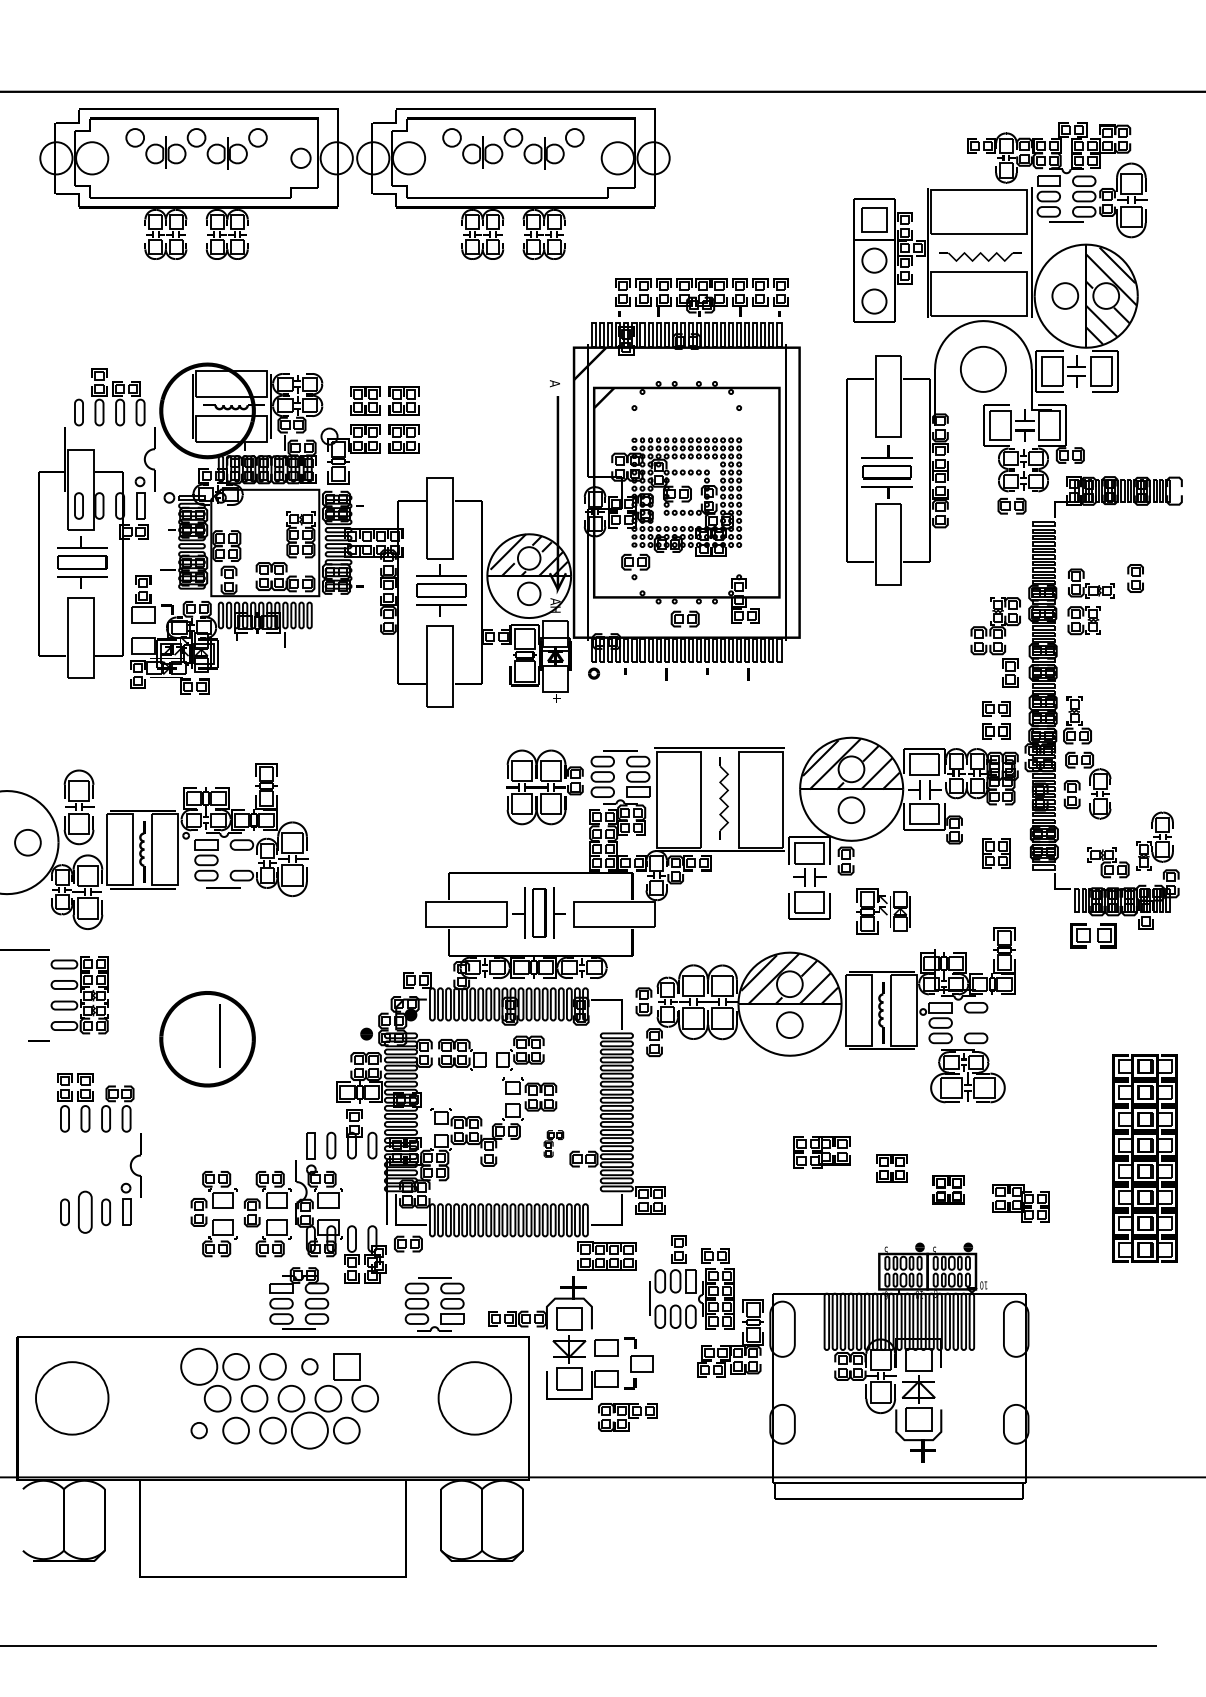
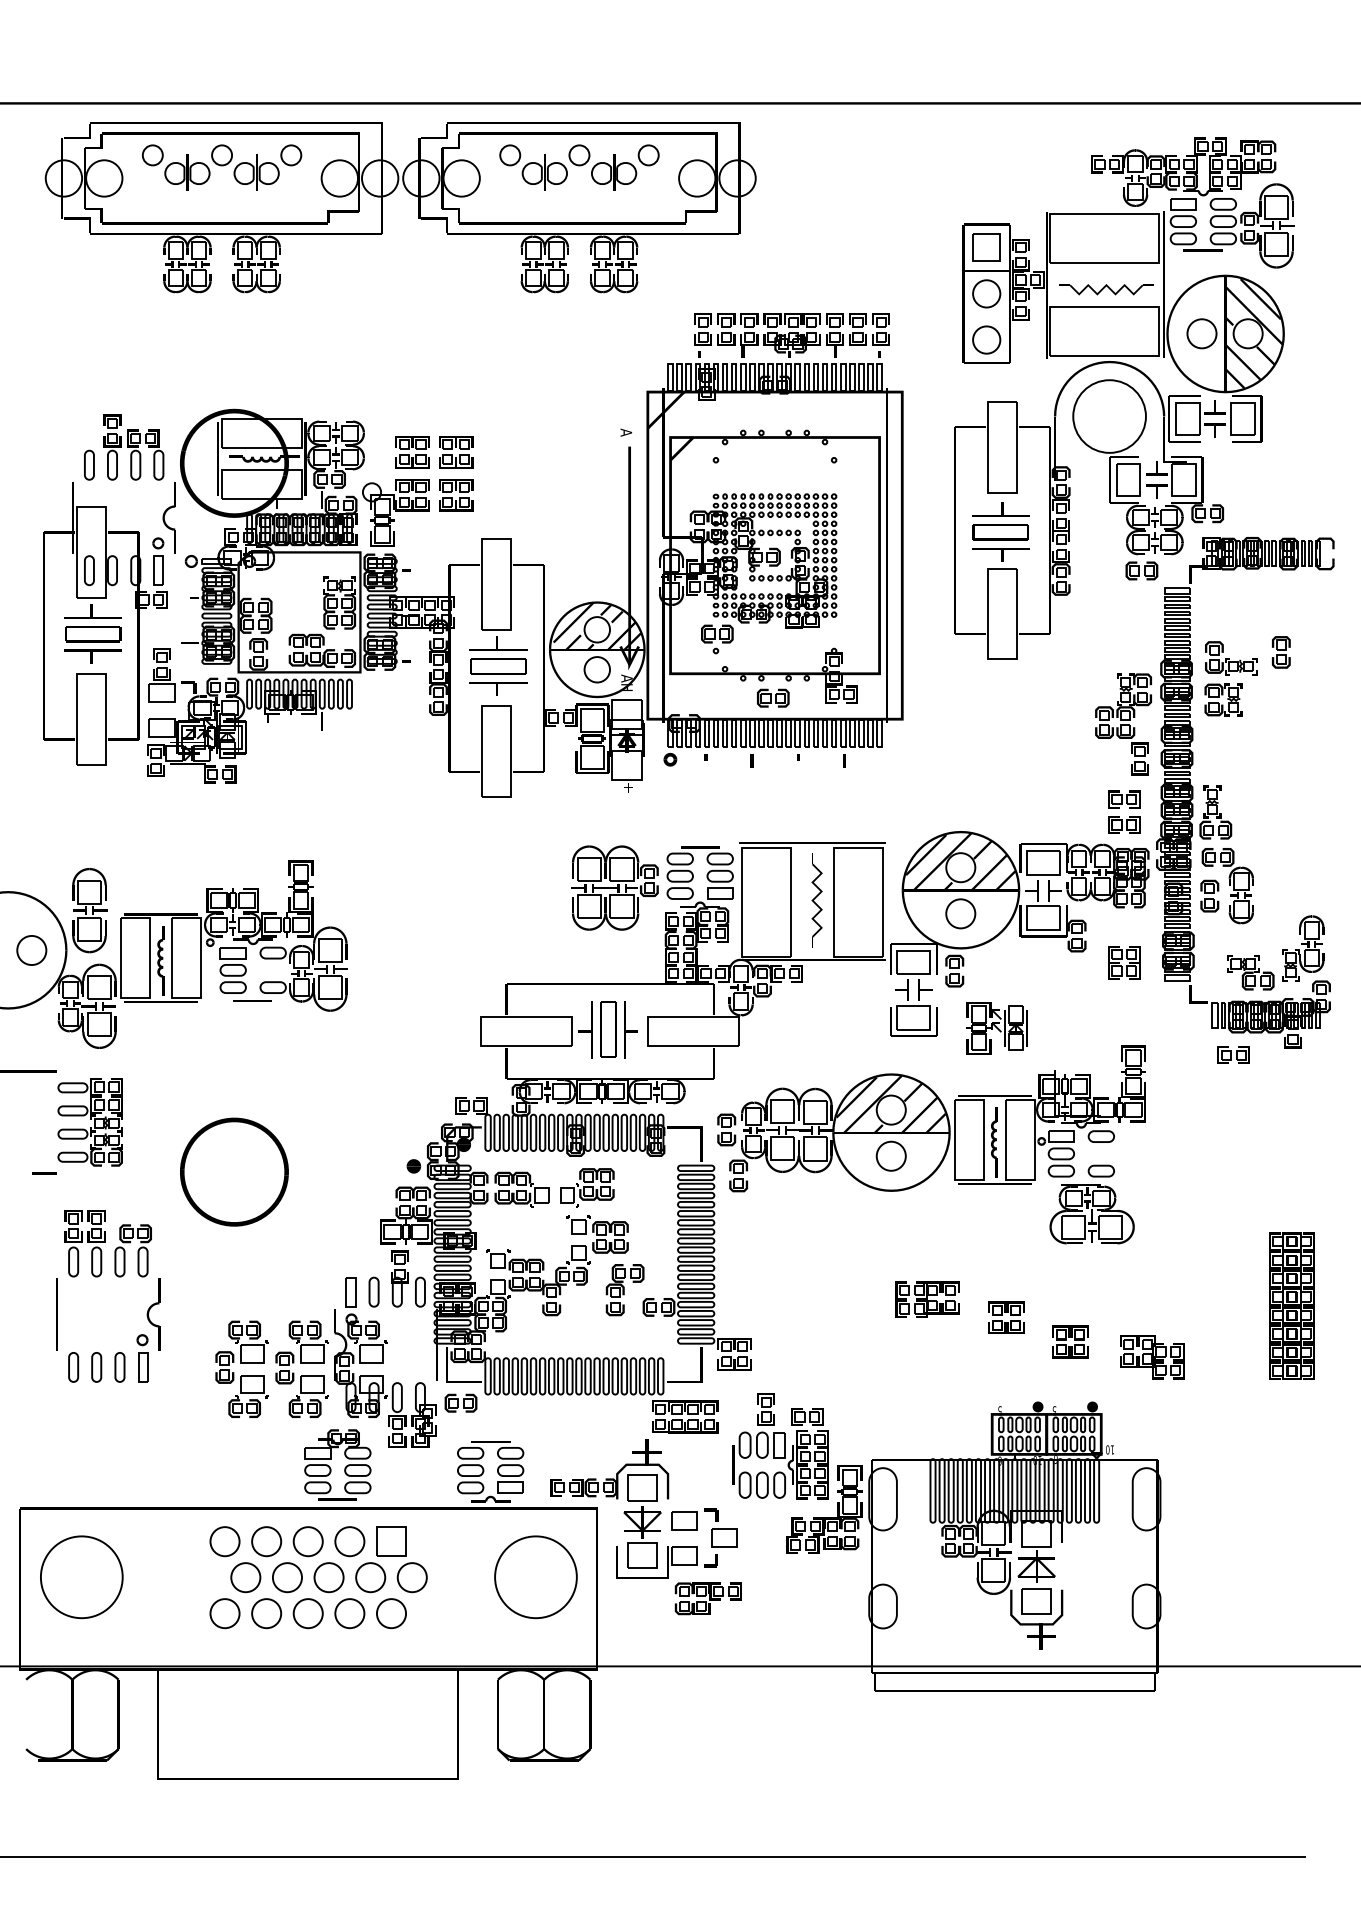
circle: (300, 158) -> (339, 178), size x1.67
circle: (983, 369) -> (1109, 416), size x1.43
part: (1093, 934) -> (1233, 1054), size x0.62
line: (219, 1035) -> (56, 1314), moved
part: (553, 1144) -> (624, 1290), size x1.67
part: (1144, 1157) -> (1291, 1305), size x0.62
part: (85, 1212) -> (96, 1367), size x0.62
circle: (198, 1366) -> (224, 1541), size x0.71
circle: (309, 1366) -> (349, 1541), size x1.67
circle: (198, 1430) -> (224, 1613), size x1.67
circle: (309, 1430) -> (349, 1613), size x0.71

